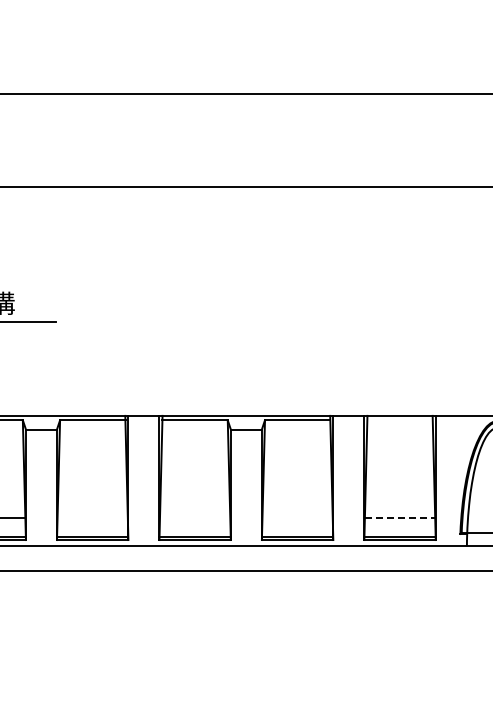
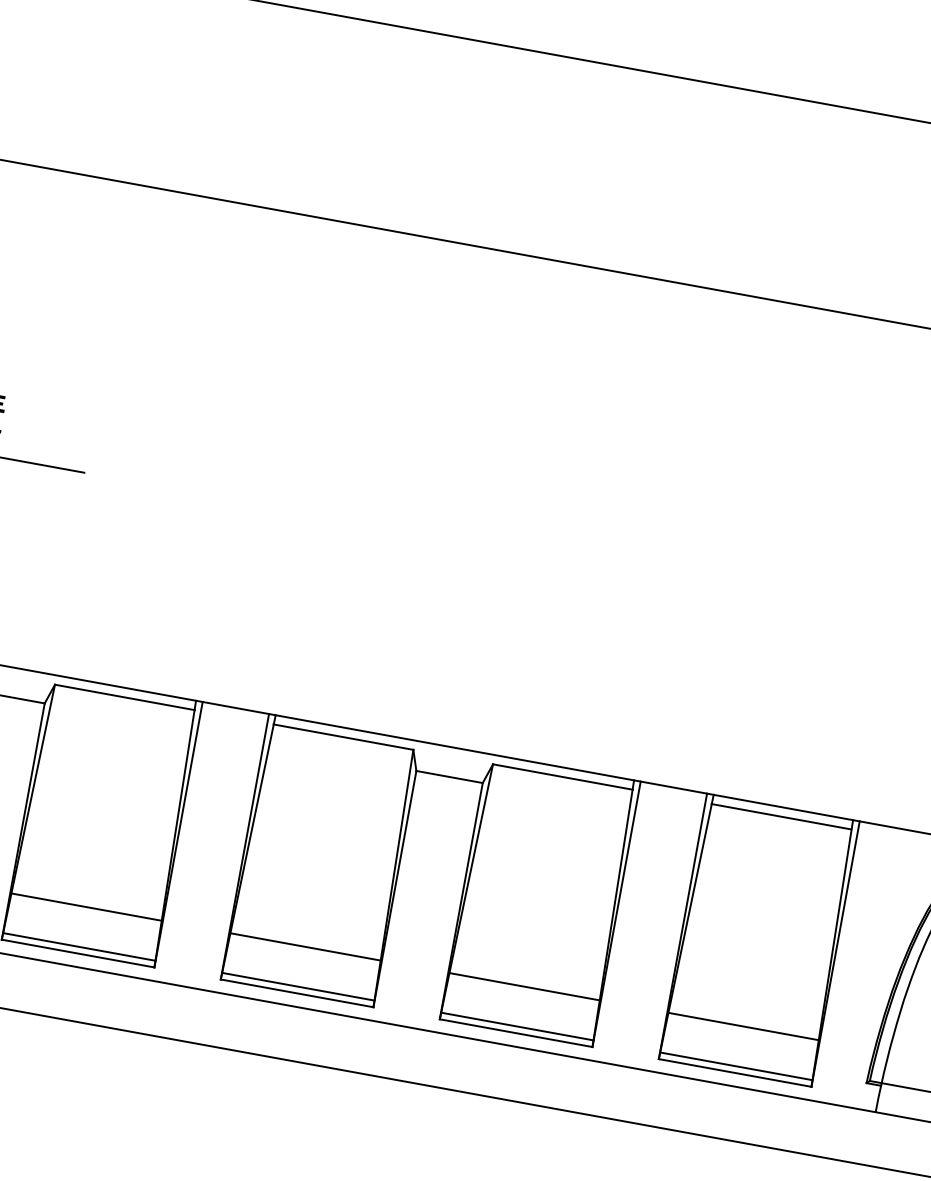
line: (399, 420) -> (780, 817), added
line: (92, 518) -> (86, 907), added
line: (194, 518) -> (304, 947), added
line: (297, 518) -> (524, 987), added
line: (400, 518) -> (744, 1027), dashed -> solid

